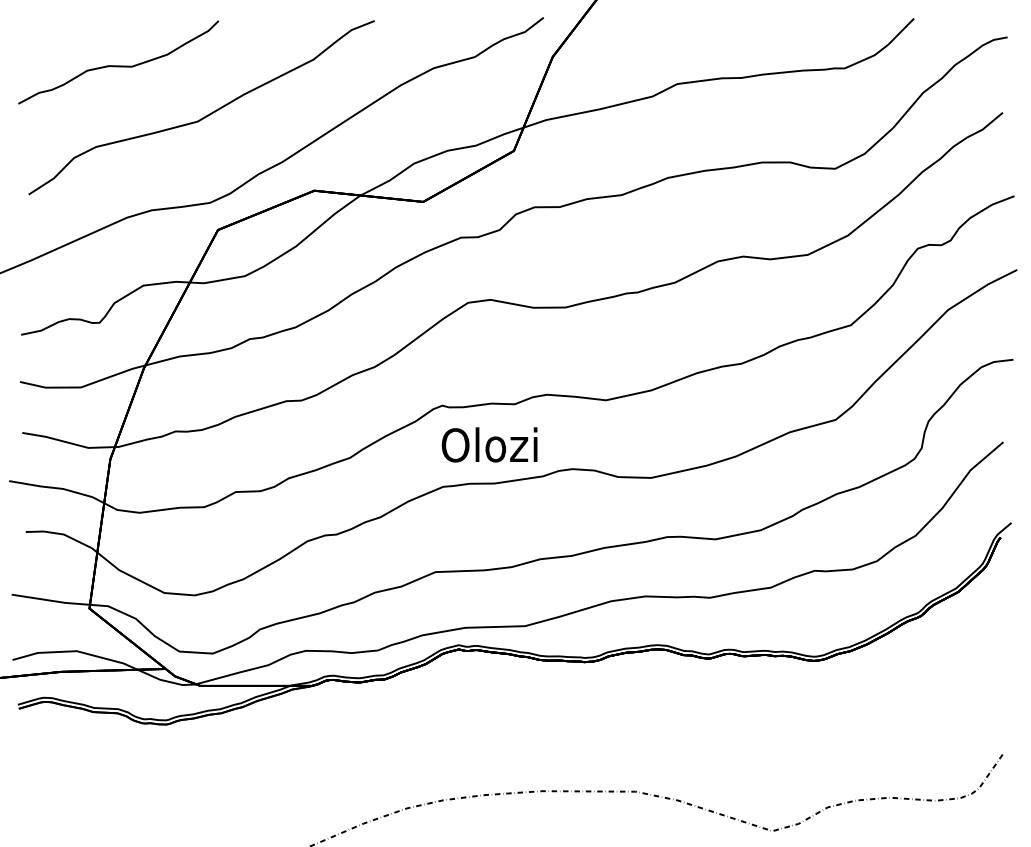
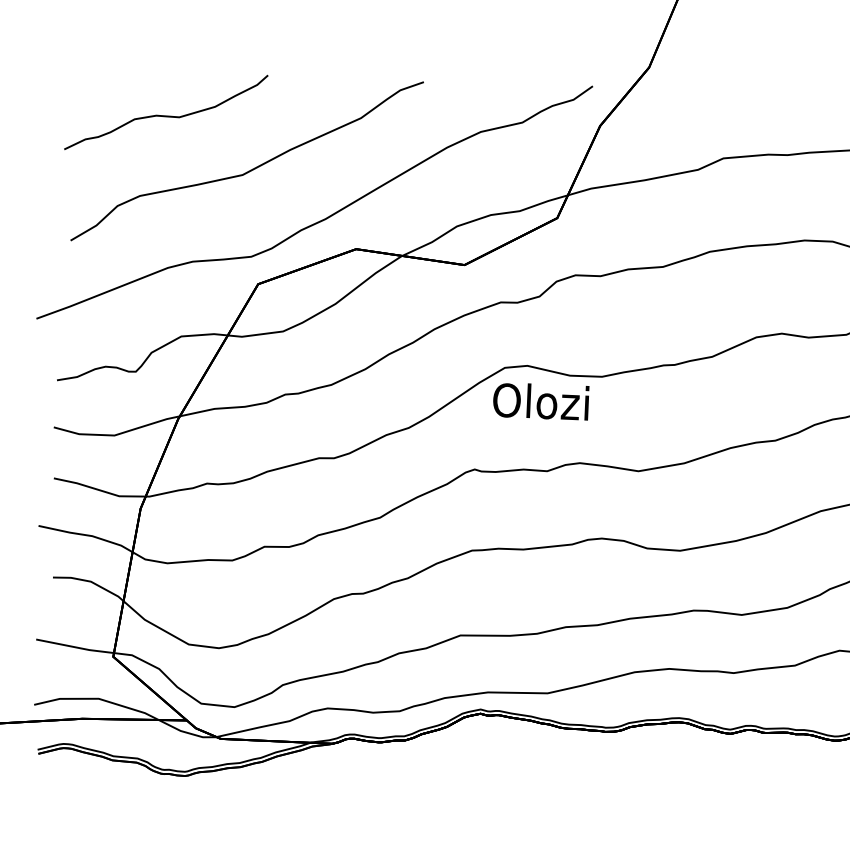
text: (489, 444) -> (540, 401), moved

